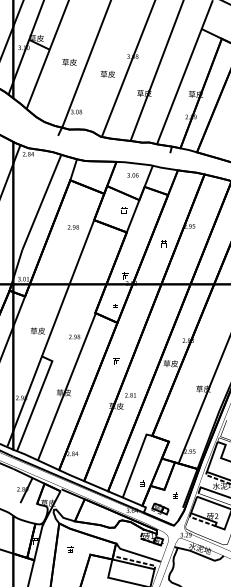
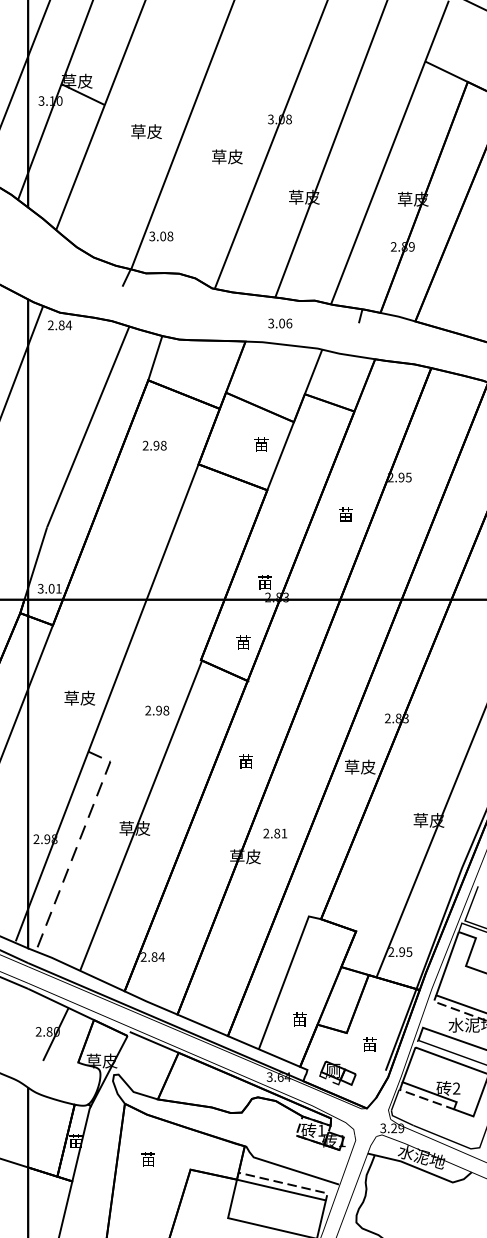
text: (132, 175) -> (279, 323), moved
text: (72, 227) -> (152, 446), moved
line: (37, 400) -> (79, 844), solid -> dashed

